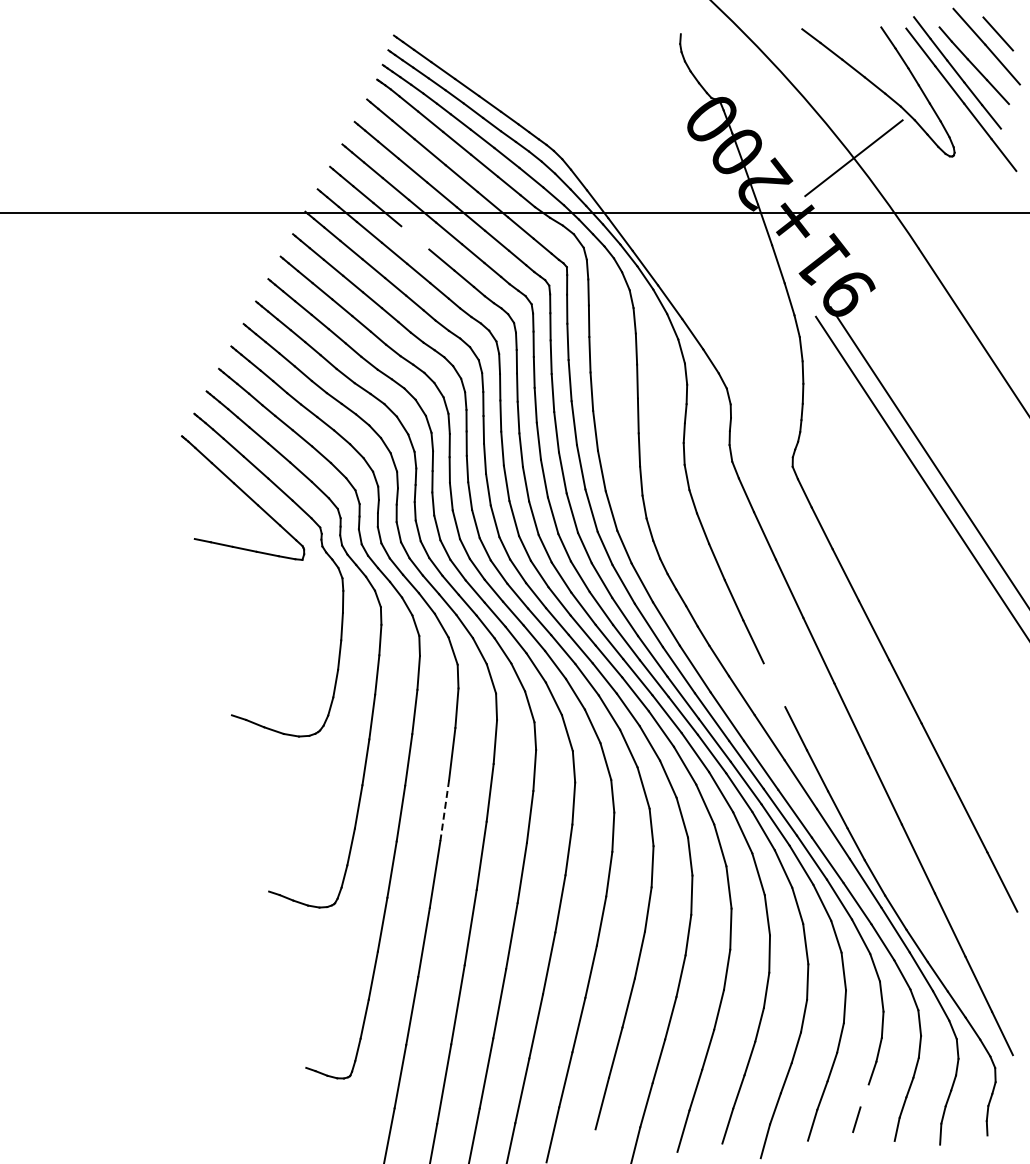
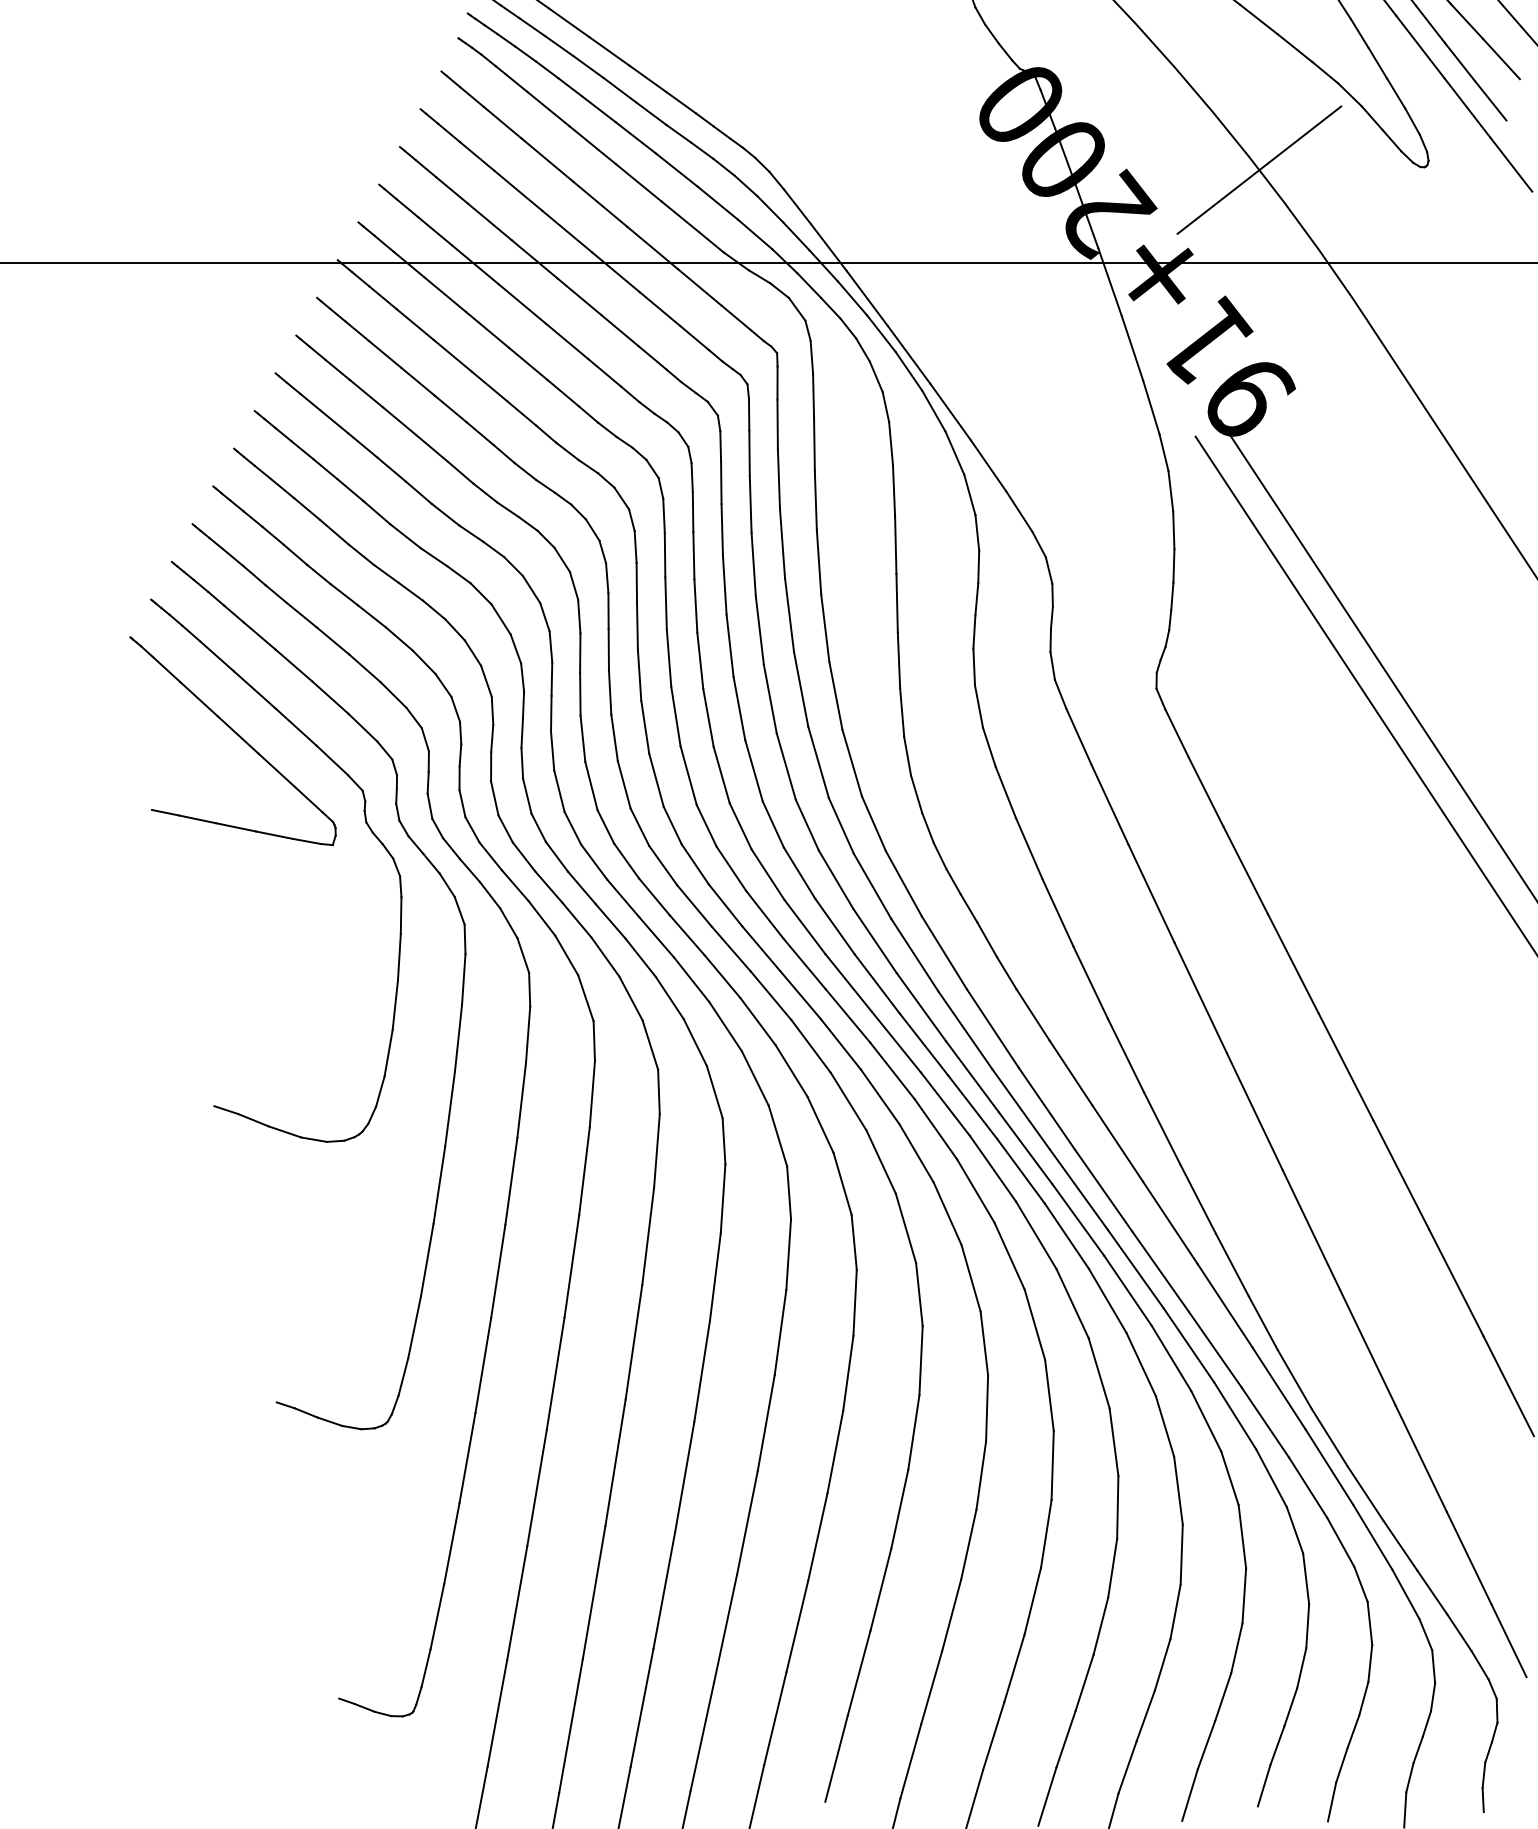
line: (415, 237) -> (522, 303), added
line: (774, 685) -> (1125, 1056), added
line: (444, 810) -> (571, 1266), dashed -> solid
line: (864, 1095) -> (1277, 1744), added

